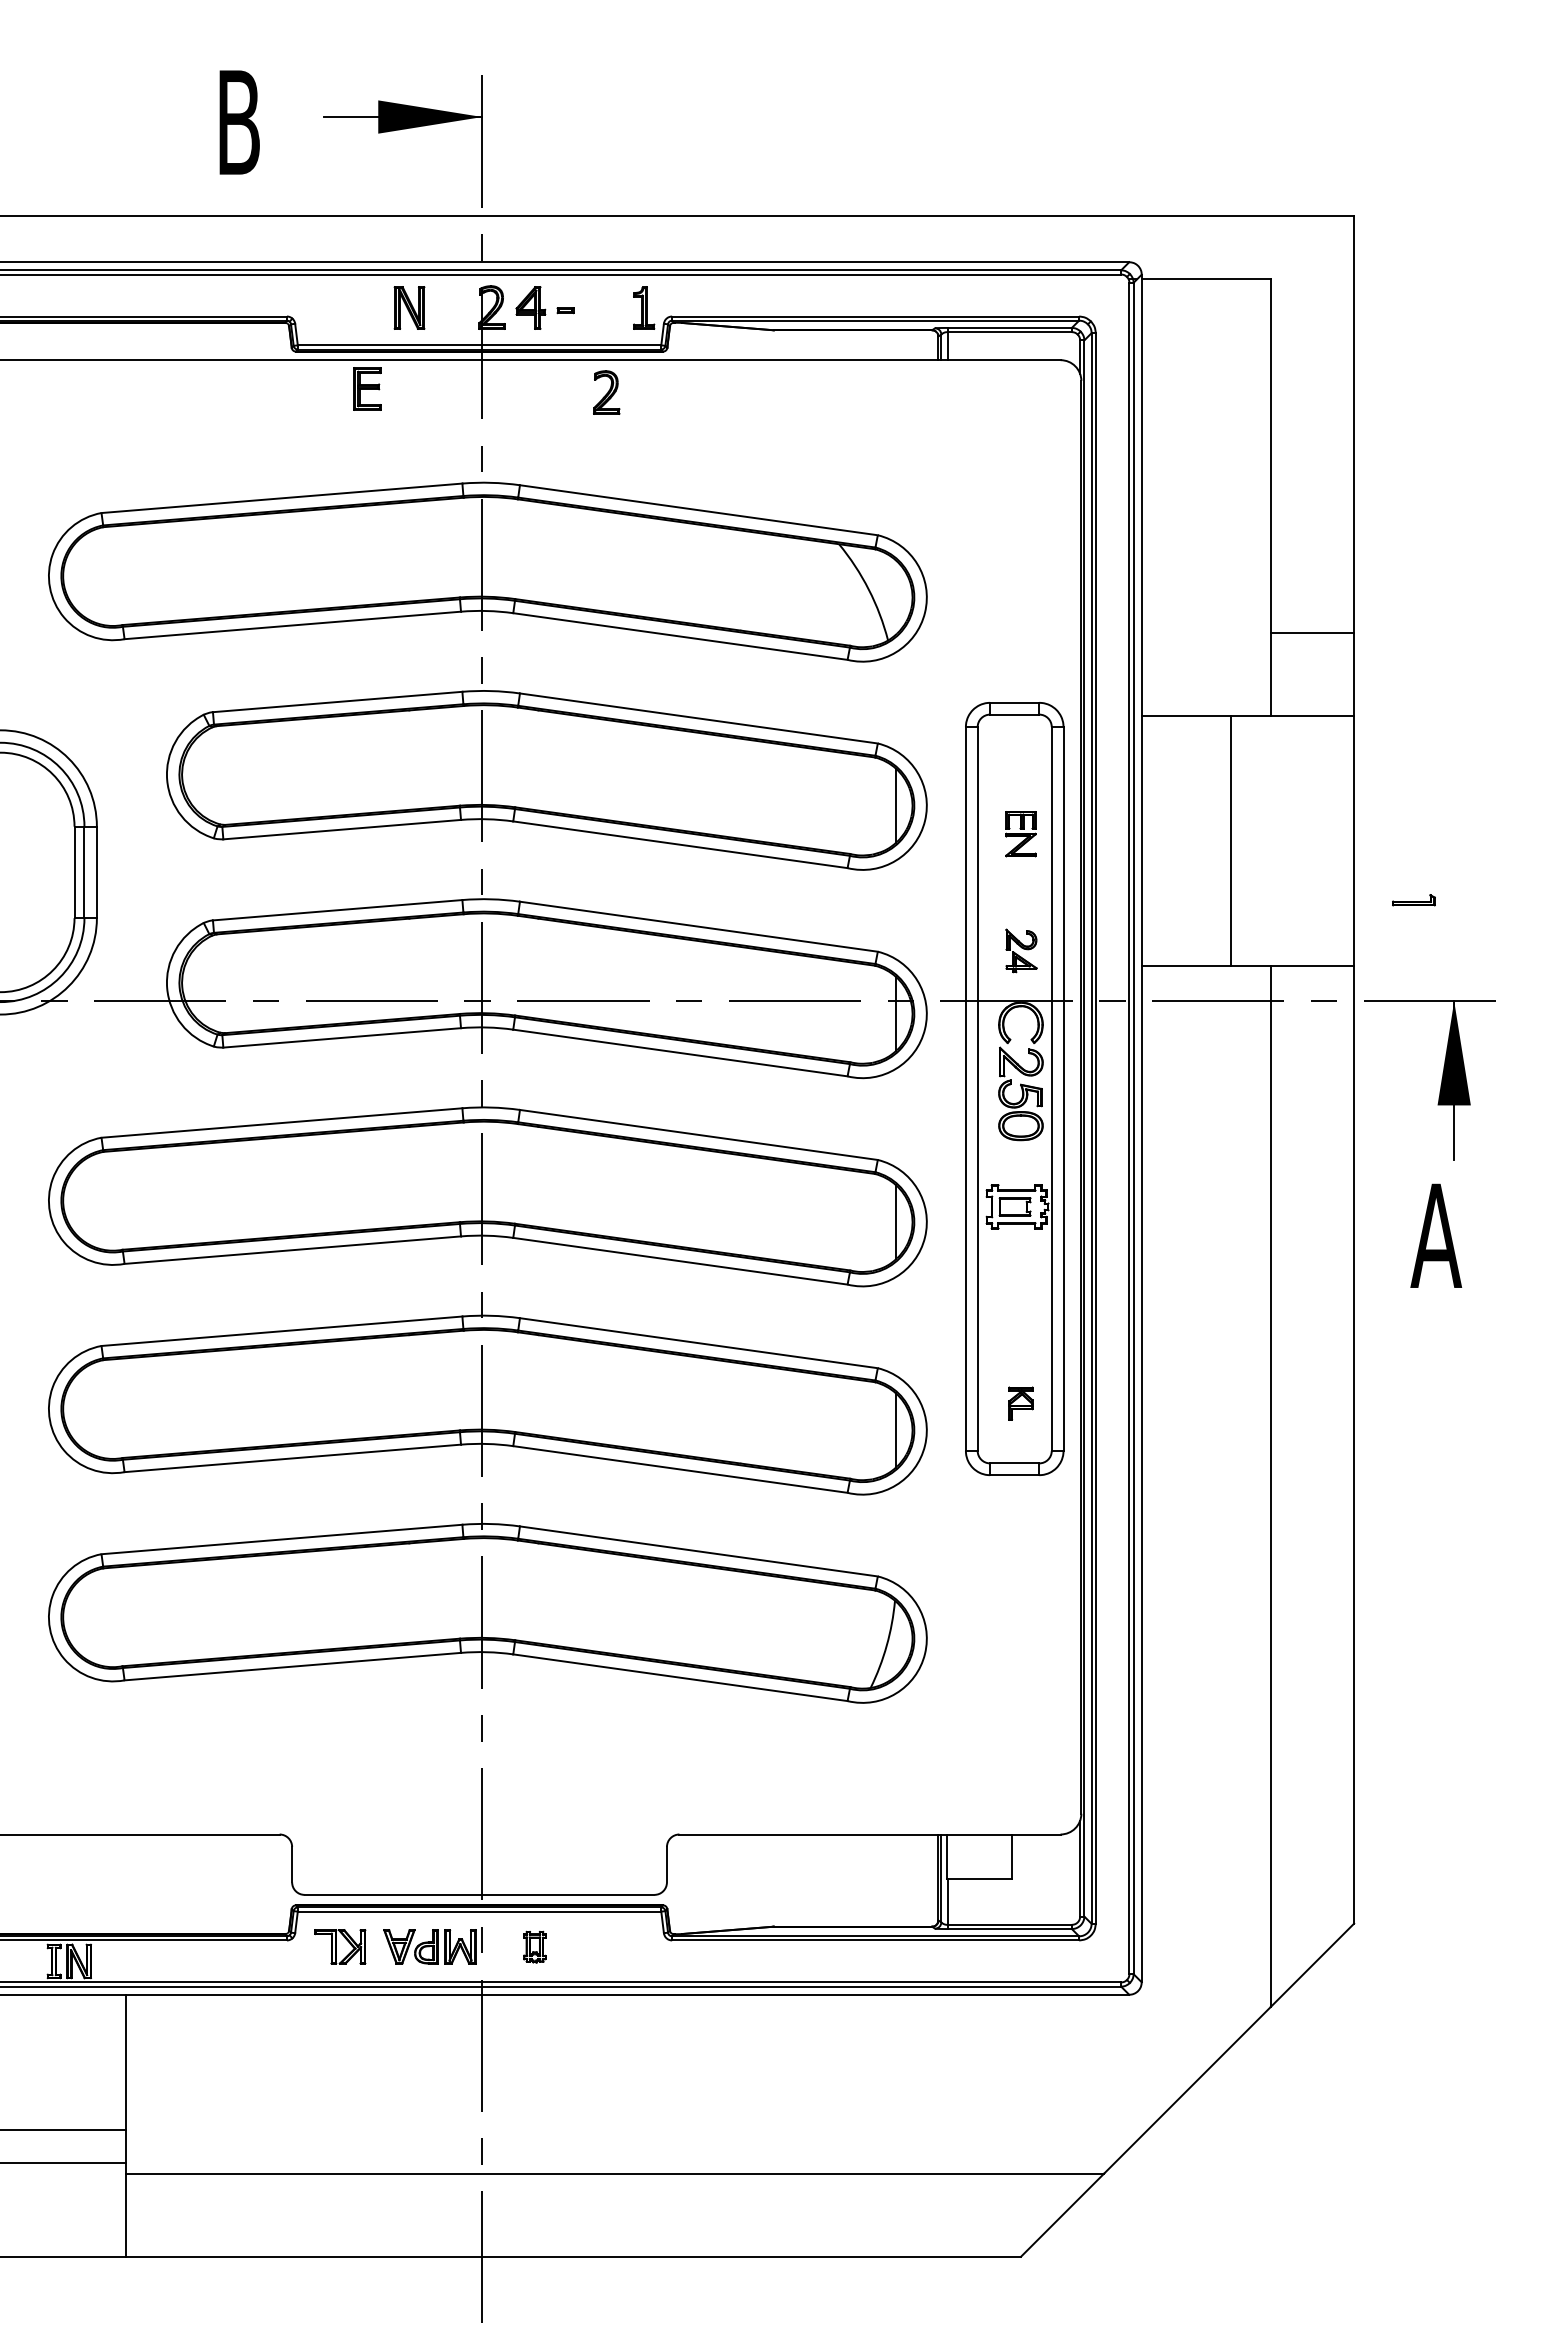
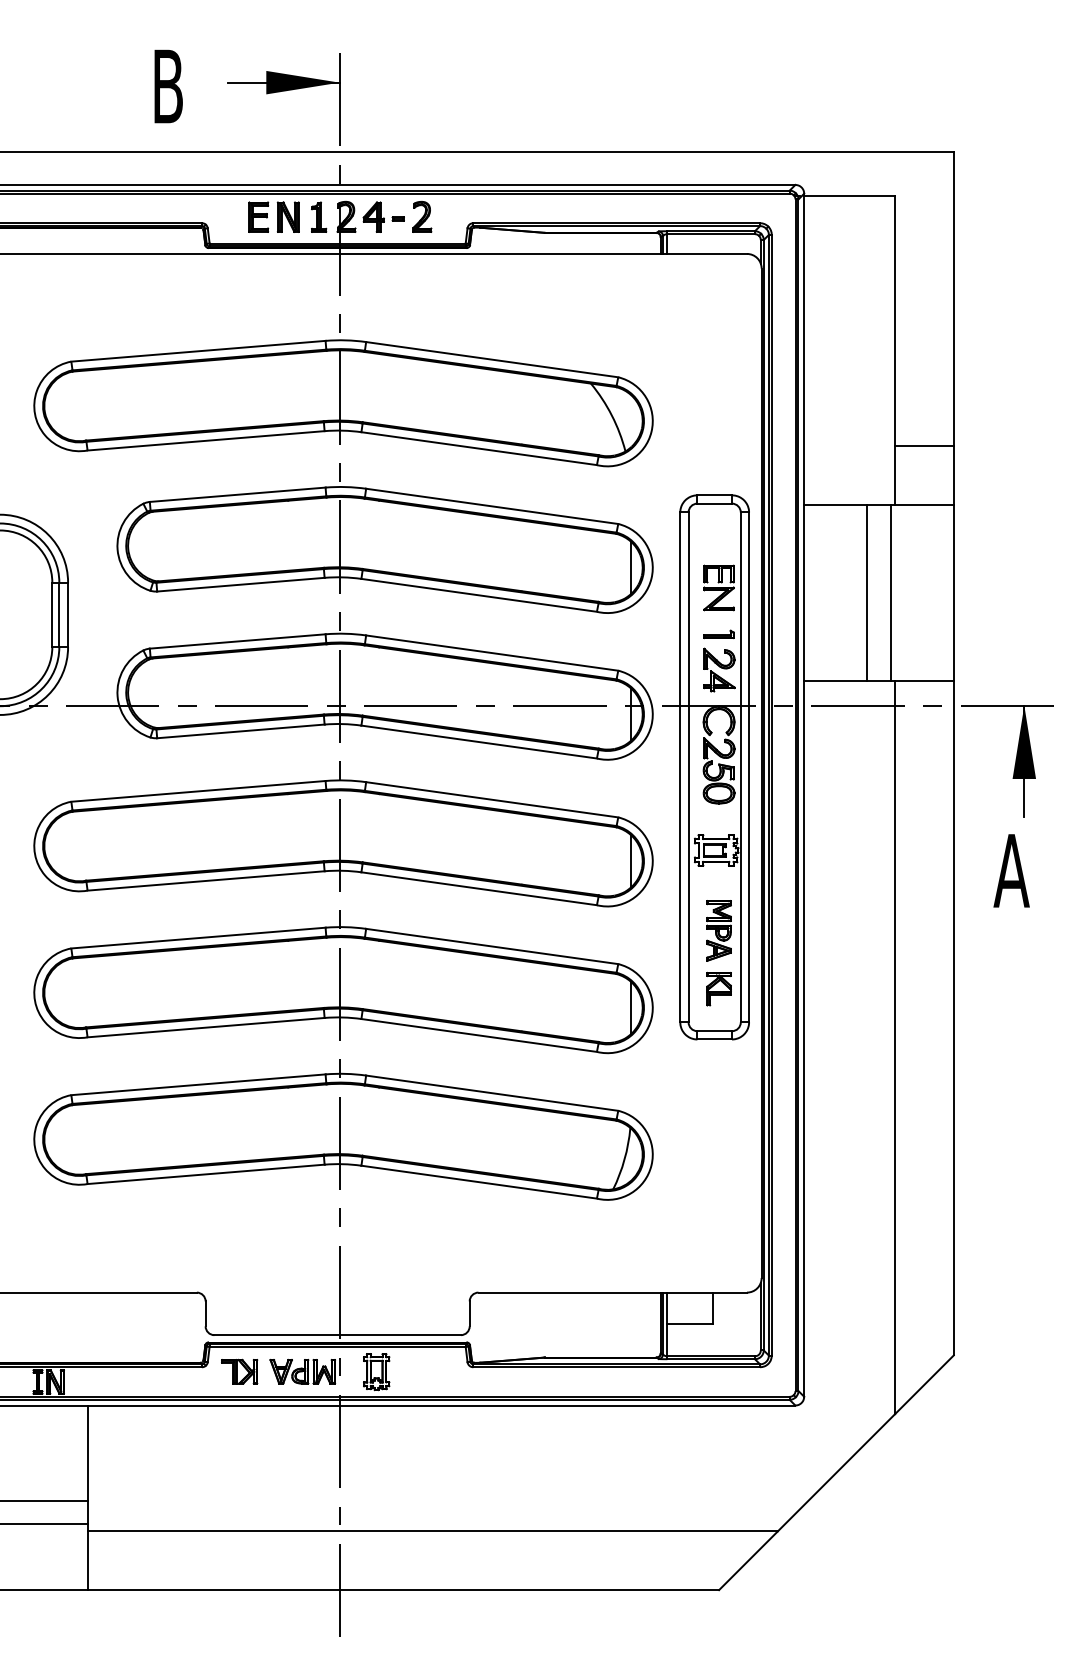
part: (644, 307) -> (319, 216), moved
part: (367, 388) -> (258, 216), moved
part: (606, 392) -> (422, 216), moved
part: (1020, 833) -> (718, 587), size x1.43
line: (1264, 840) -> (890, 592), added
part: (1413, 900) -> (718, 634), moved
part: (1021, 950) -> (719, 669), size x1.43
part: (1020, 1320) -> (718, 930), added
part: (1020, 1403) -> (718, 988), size x1.43
part: (534, 1946) -> (376, 1371), size x1.67

